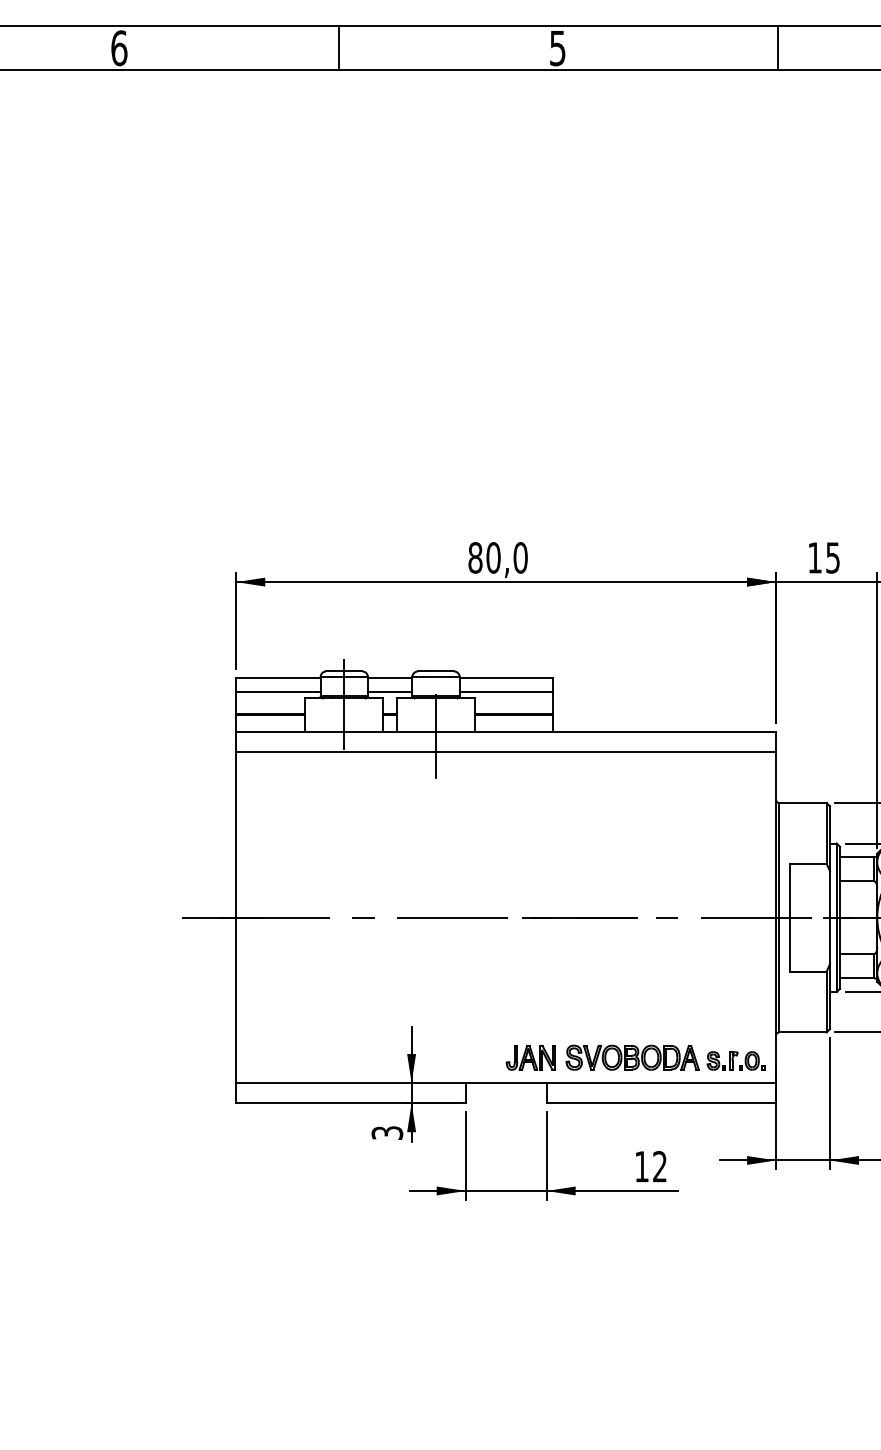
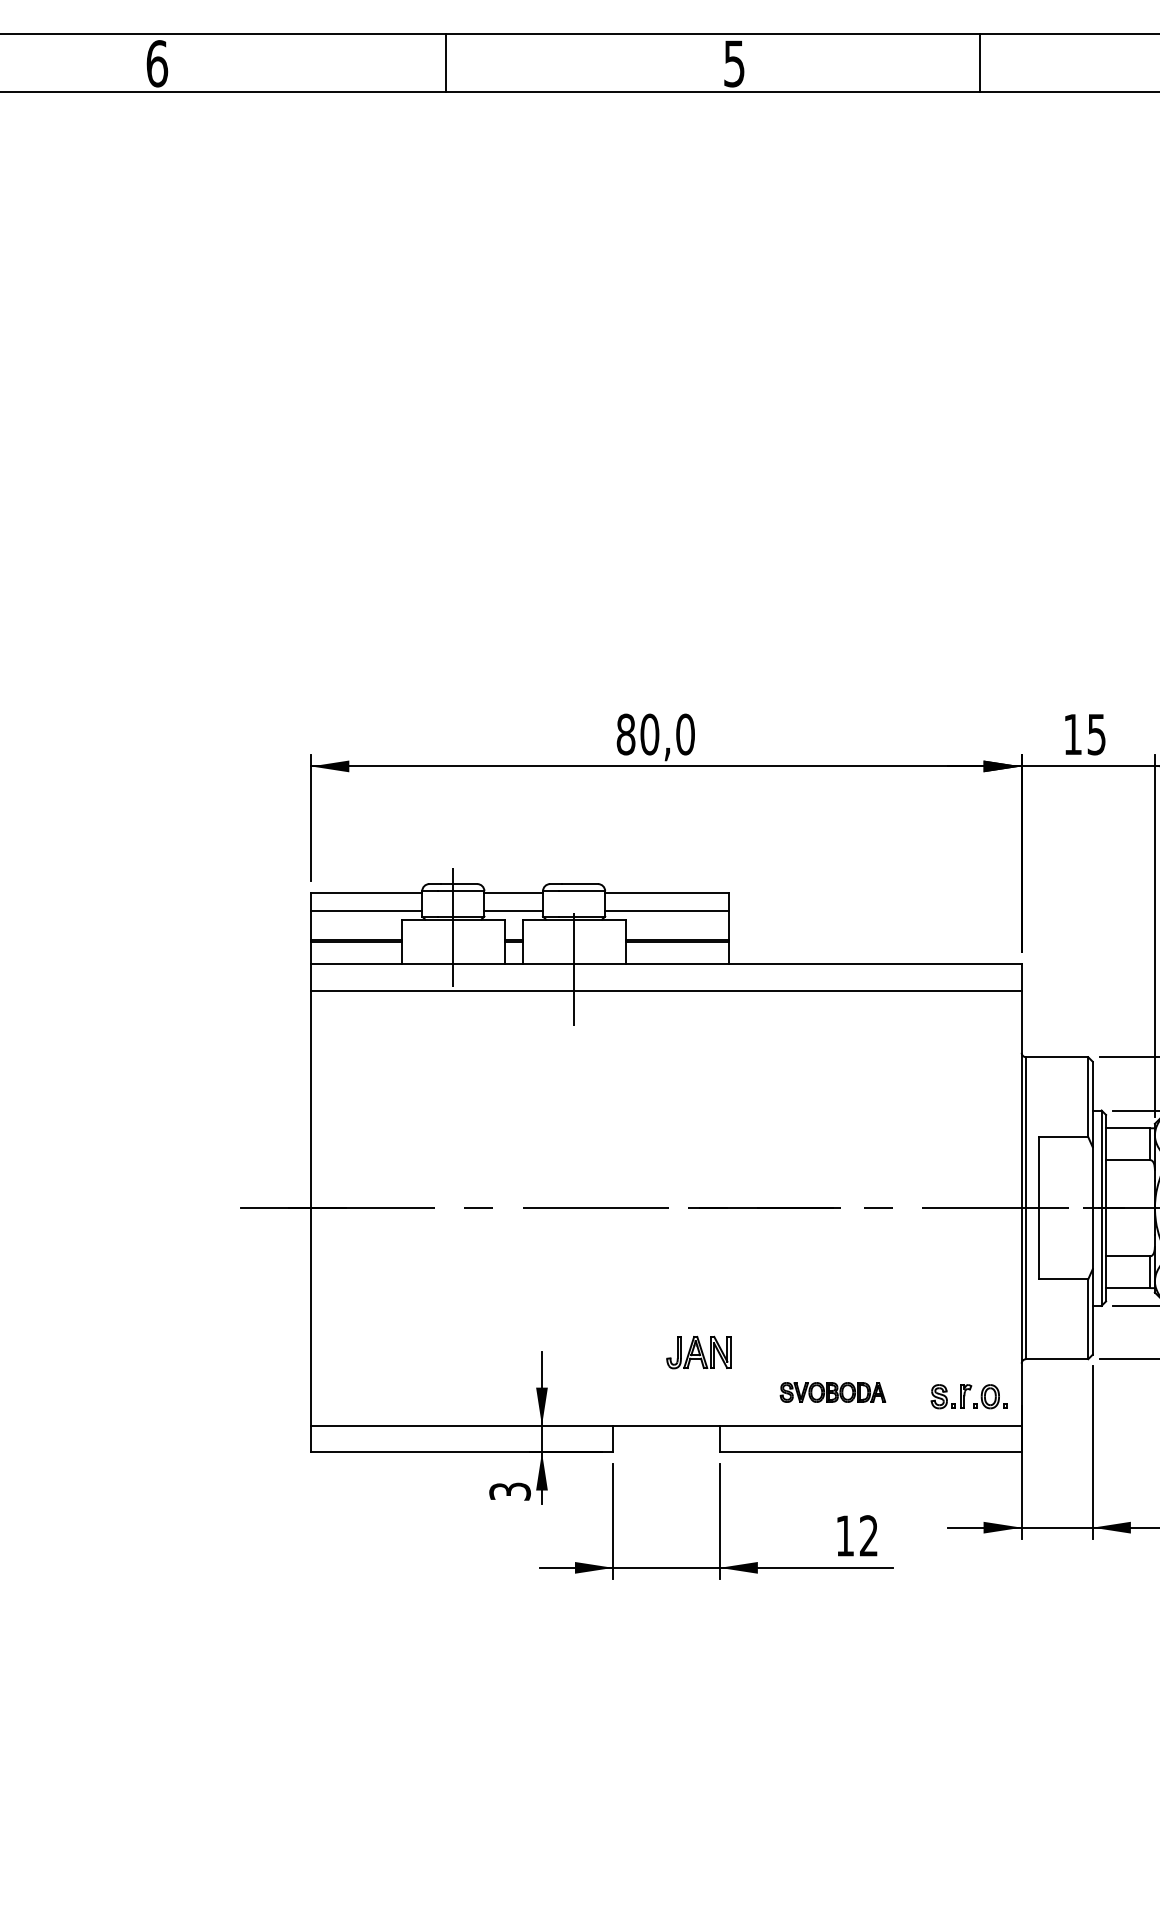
line: (777, 48) -> (979, 63), moved
part: (530, 1057) -> (698, 1352), moved
part: (632, 1057) -> (832, 1392), size x0.6

